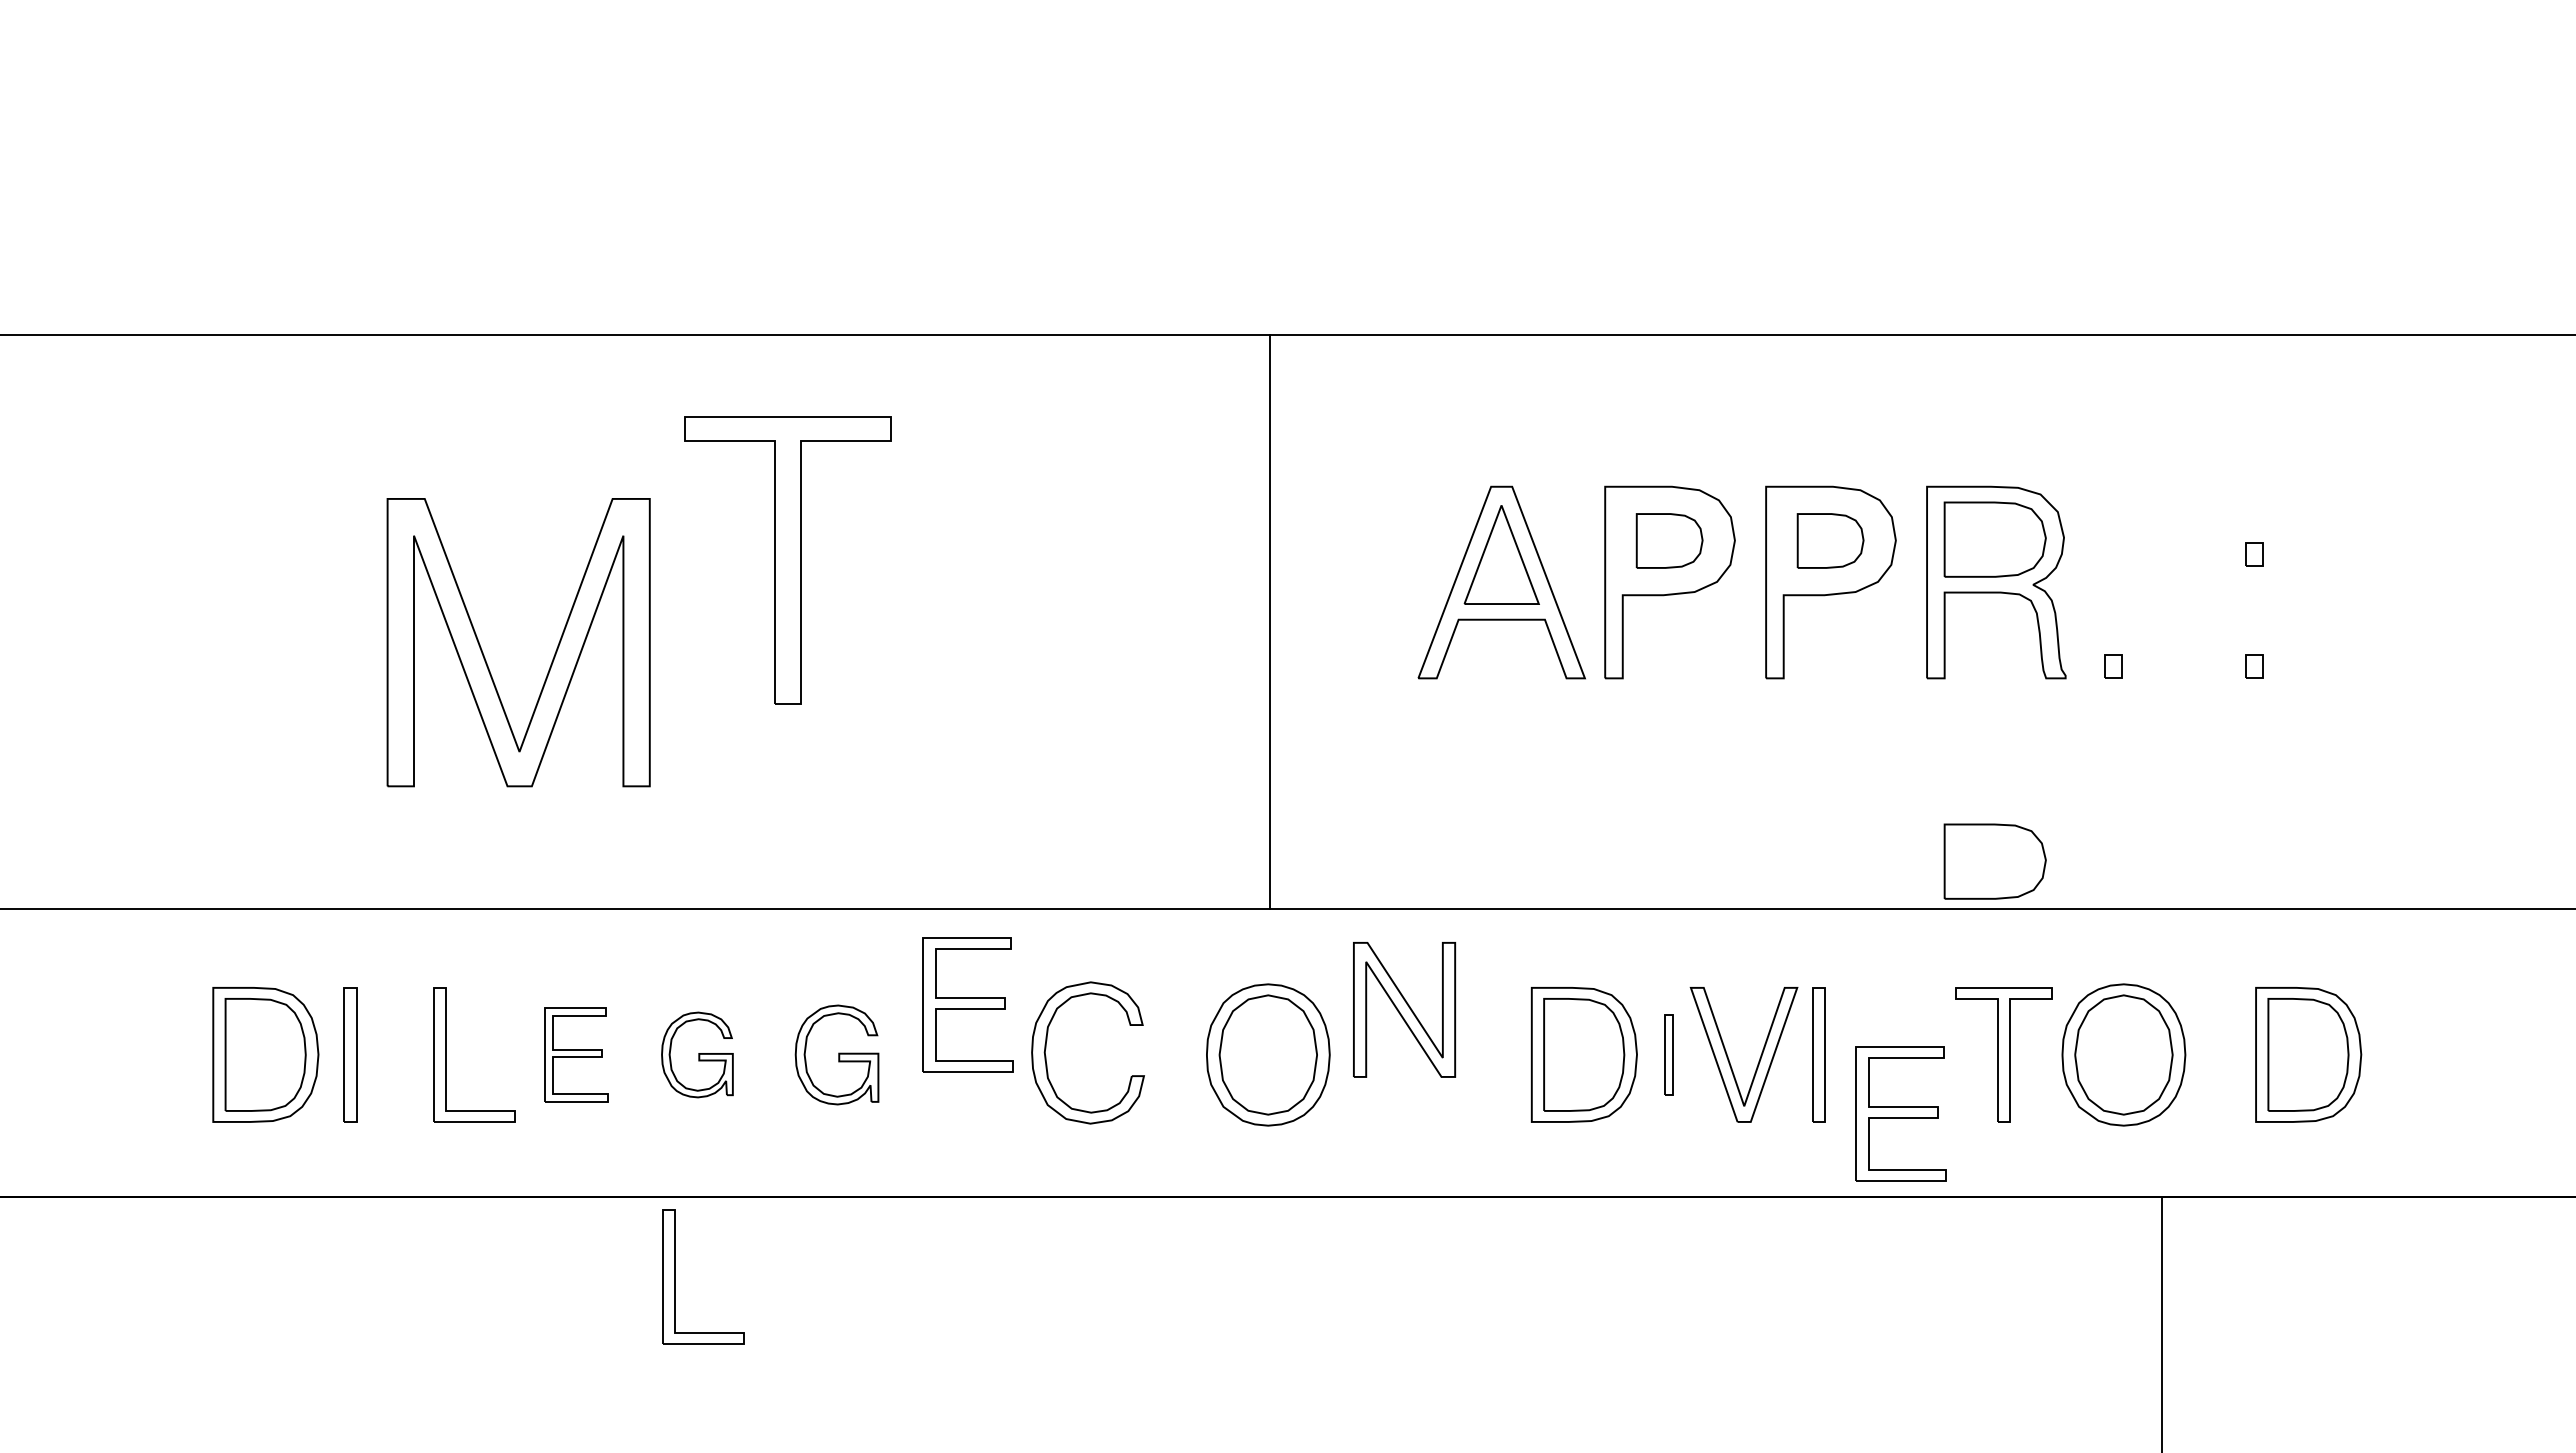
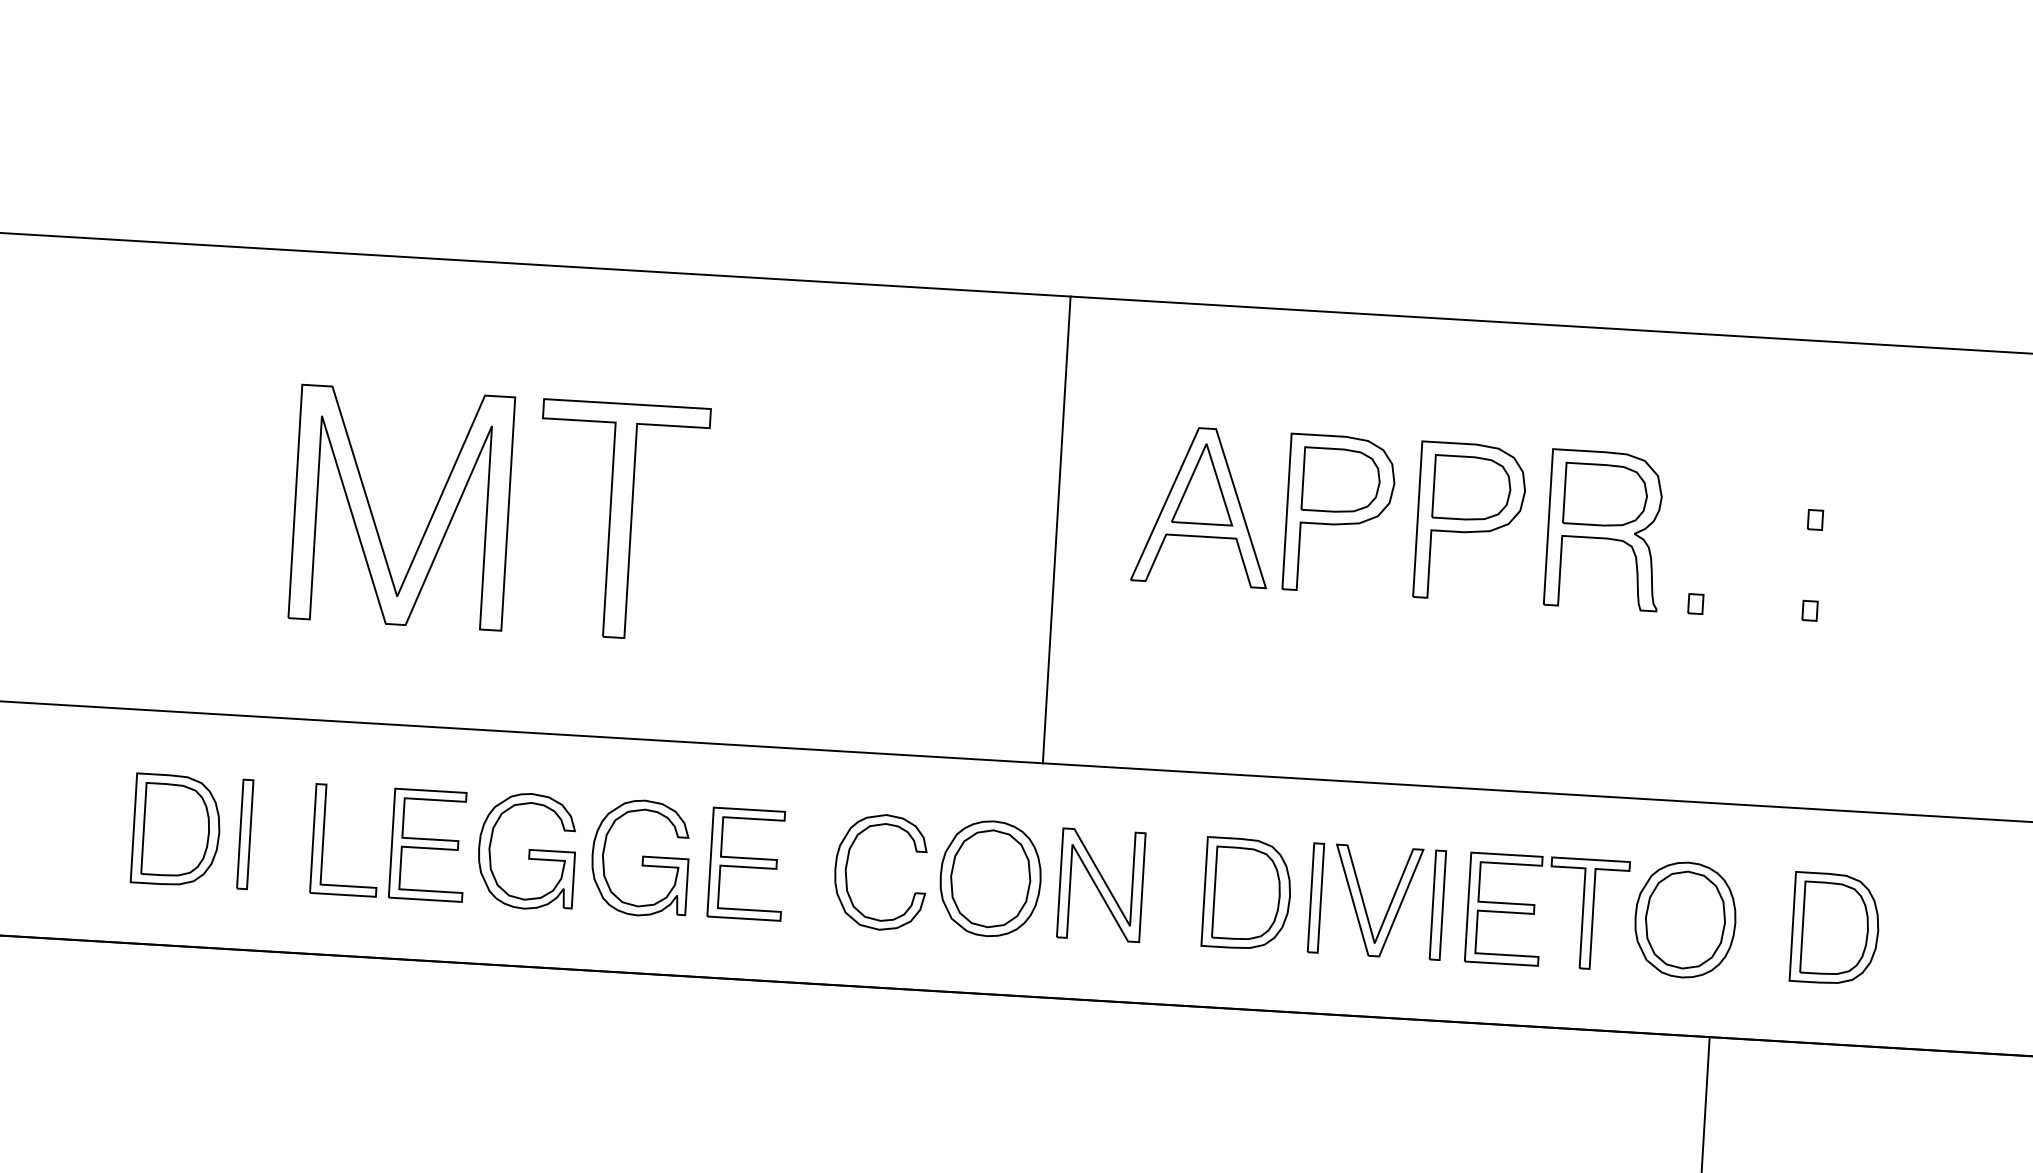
part: (1669, 540) -> (1341, 480), size x1.43
part: (1830, 540) -> (1472, 488), size x1.43
part: (787, 560) -> (620, 520), moved
line: (1269, 621) -> (1056, 529), moved
part: (1994, 861) -> (1589, 756), removed
part: (967, 1004) -> (746, 863), moved
part: (1404, 1009) -> (1101, 884), moved
part: (1046, 1048) -> (847, 866), moved
part: (575, 1054) -> (428, 844), size x1.43
part: (697, 1054) -> (527, 850), size x1.67
part: (836, 1054) -> (640, 857), size x1.43
part: (1668, 1054) -> (1315, 897), size x1.67
part: (1900, 1113) -> (1504, 908), moved
part: (675, 1276) -> (498, 1030), removed

